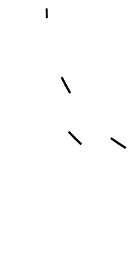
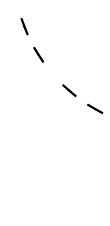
line: (53, 55) -> (24, 26), added
line: (74, 137) -> (68, 90), moved

